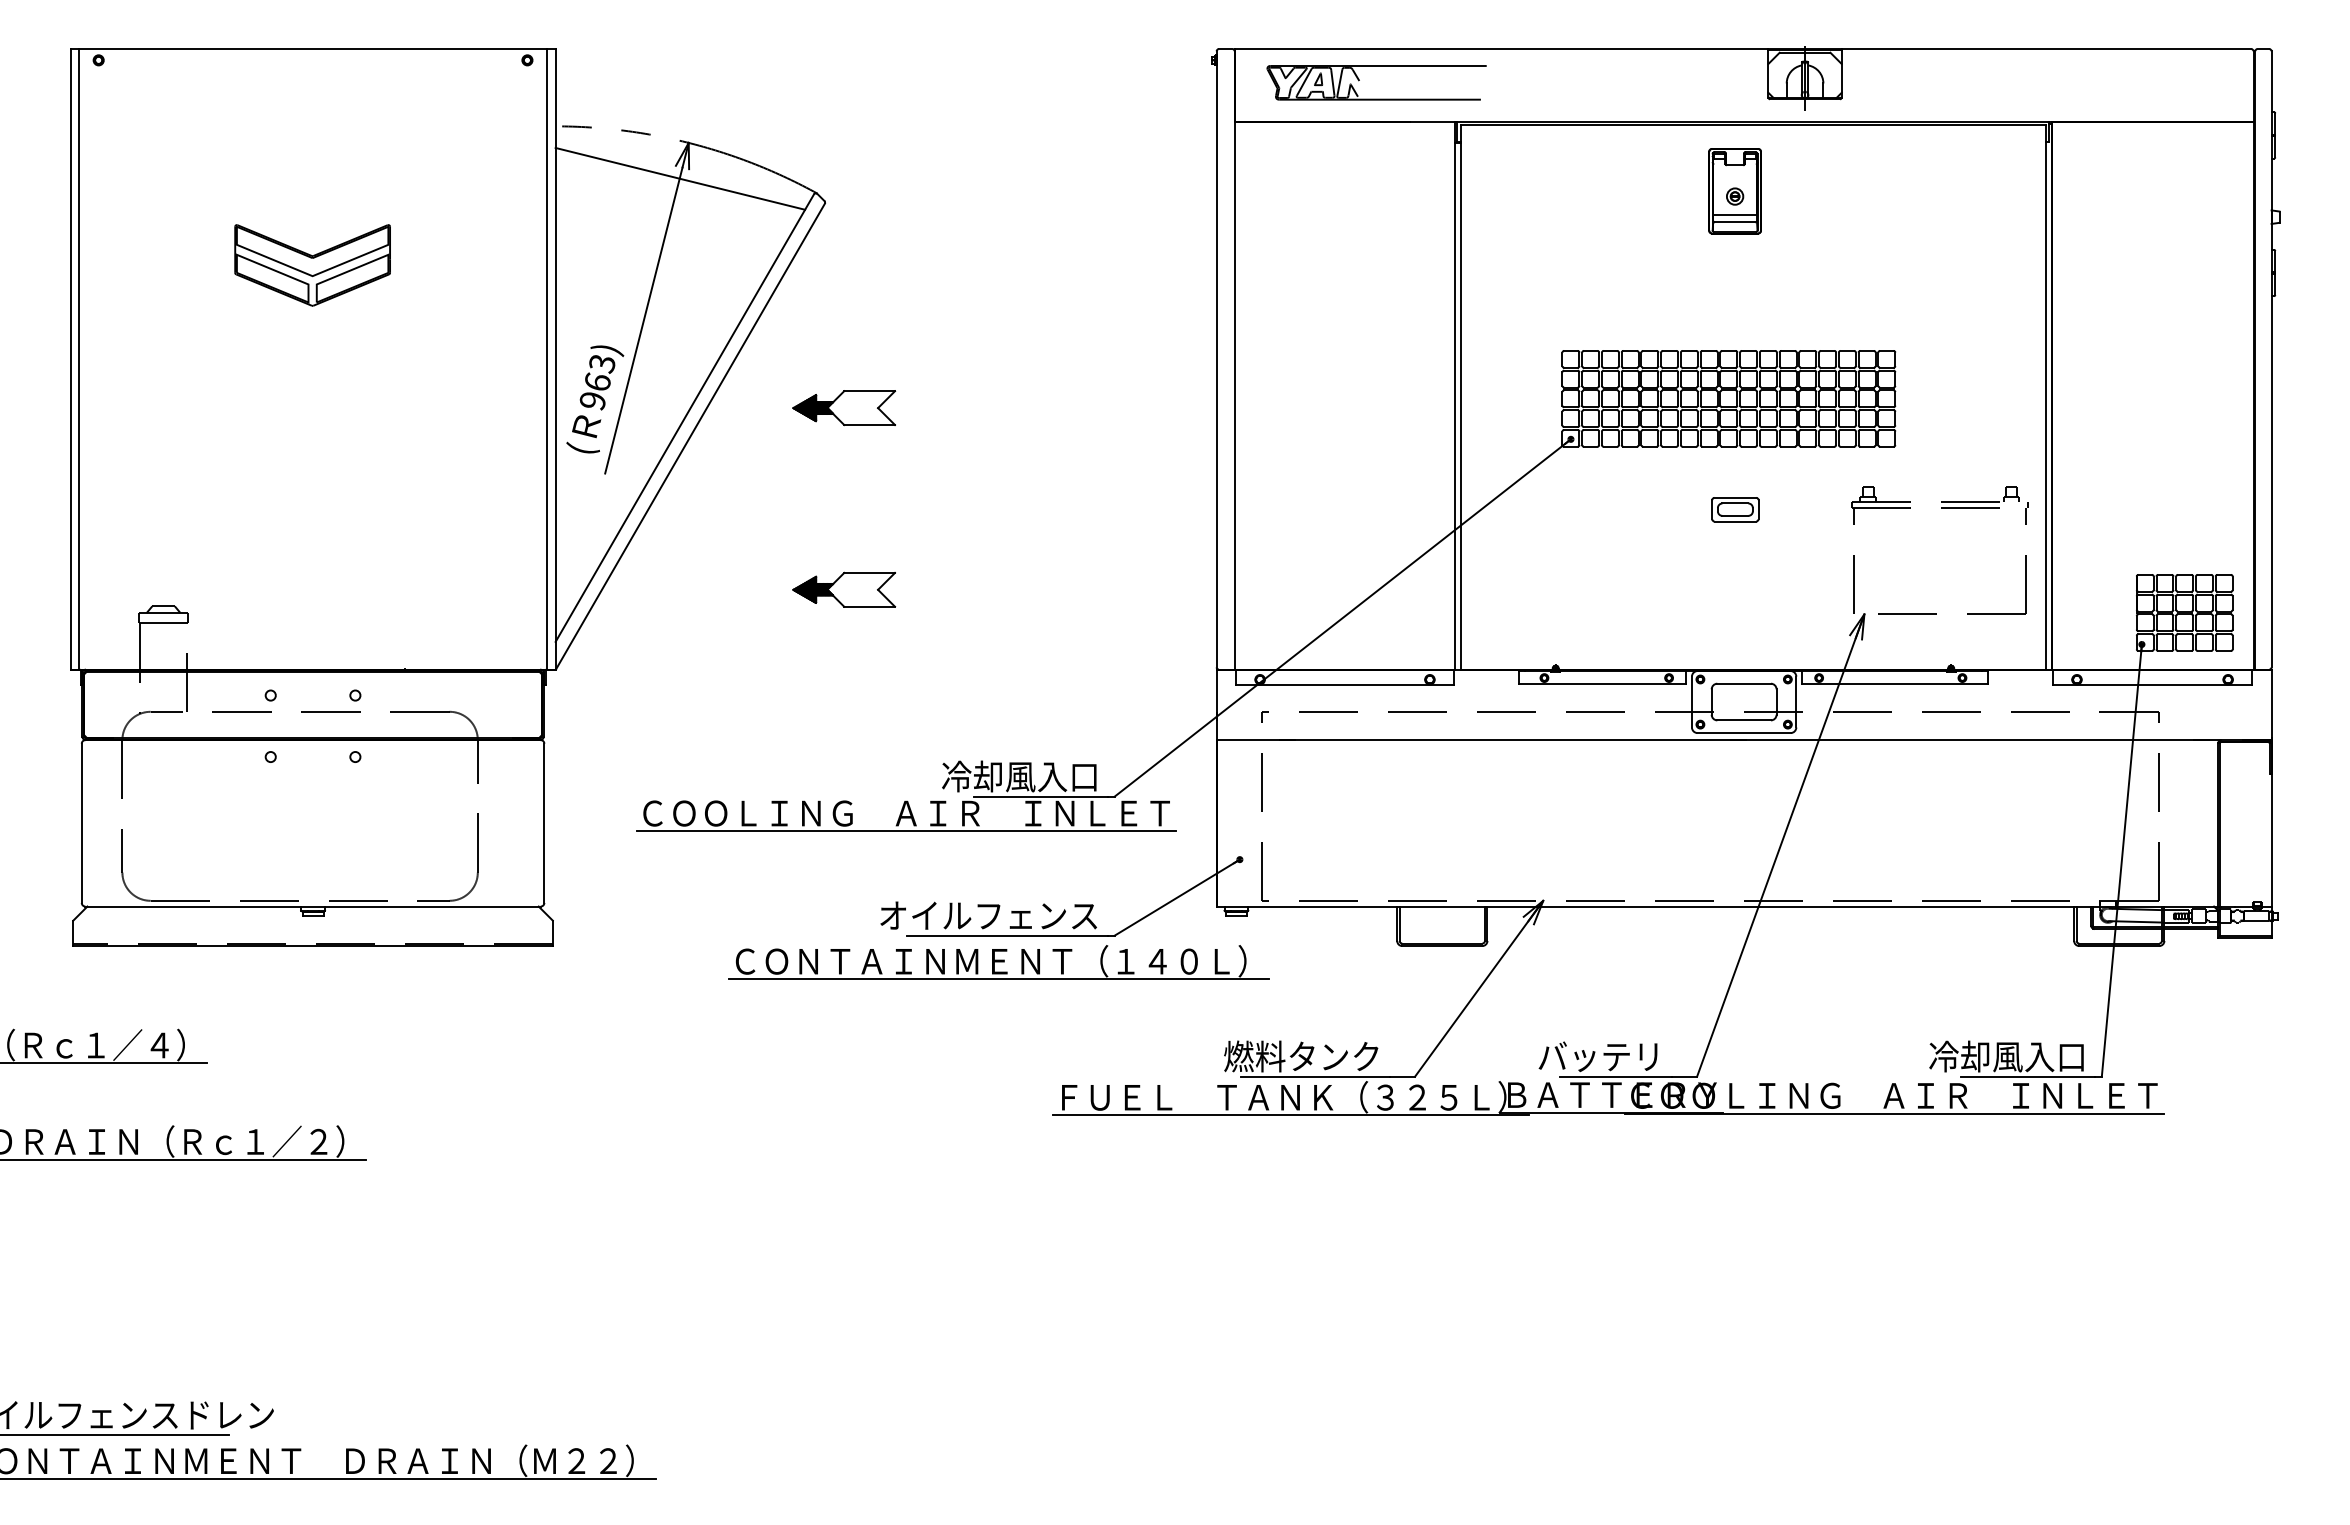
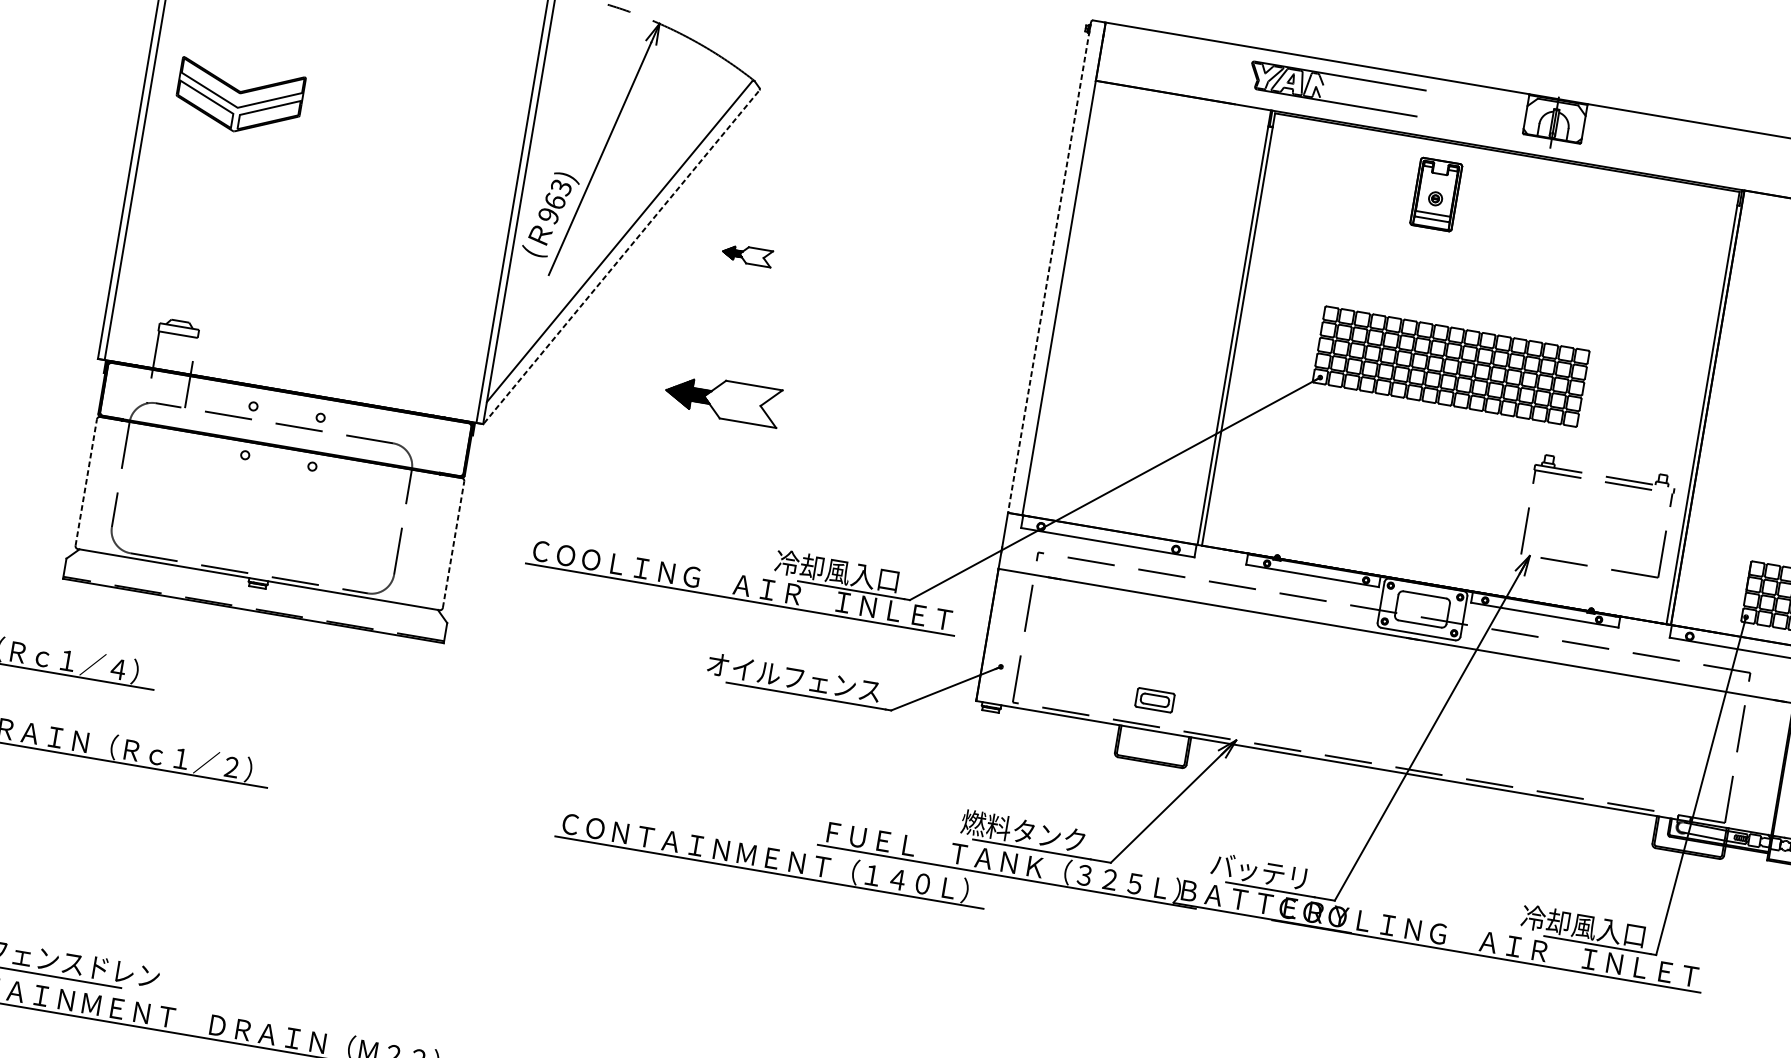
part: (1376, 66) -> (1339, 76), moved
line: (680, 178) -> (648, 50), removed
part: (1734, 191) -> (1435, 194), moved
part: (312, 265) -> (239, 99), moved
line: (1216, 359) -> (1049, 266), solid -> dashed
part: (844, 408) -> (747, 255), size x0.6
line: (690, 435) -> (621, 256), solid -> dashed
part: (1735, 509) -> (1155, 700), moved
part: (844, 589) -> (723, 399), size x1.4
line: (81, 823) -> (86, 482), solid -> dashed
line: (544, 823) -> (453, 544), solid -> dashed
part: (998, 962) -> (771, 859), moved

